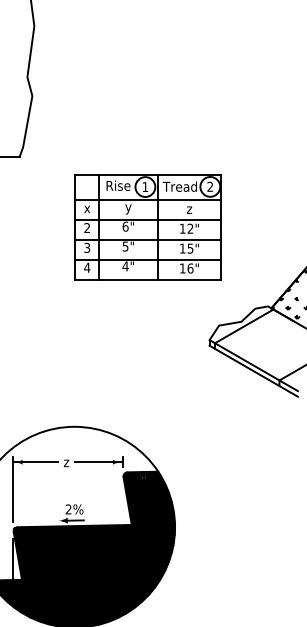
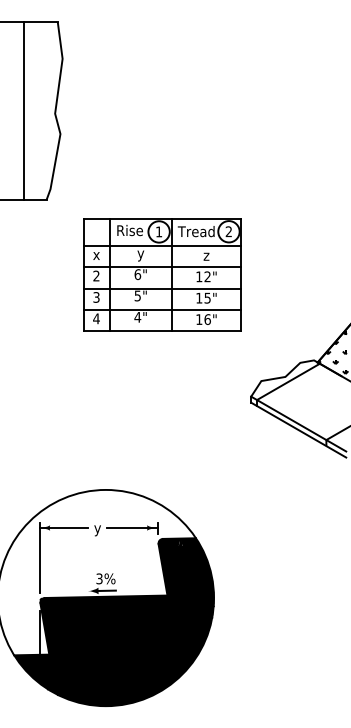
part: (148, 226) -> (162, 274), moved
text: (66, 464) -> (97, 530), z -> y
text: (68, 510) -> (99, 579), 2% -> 3%

